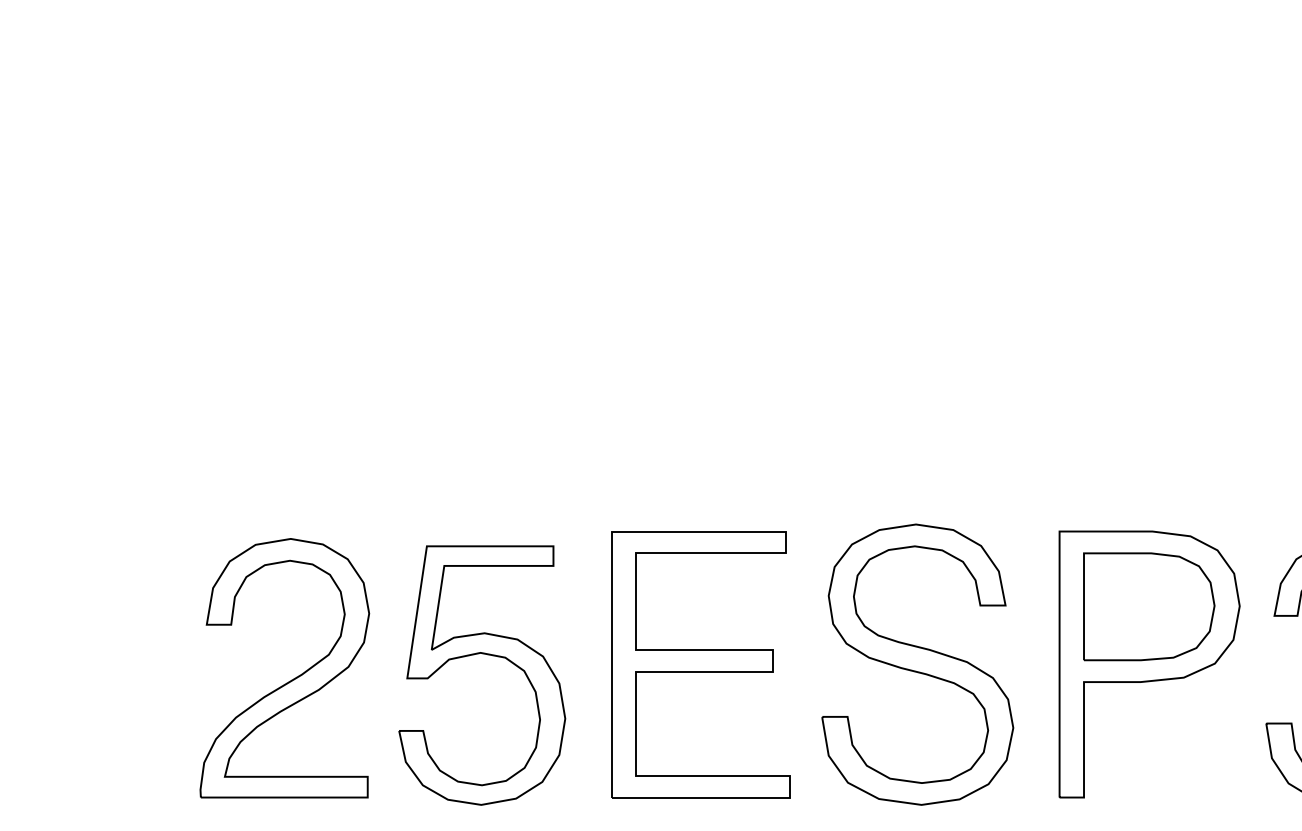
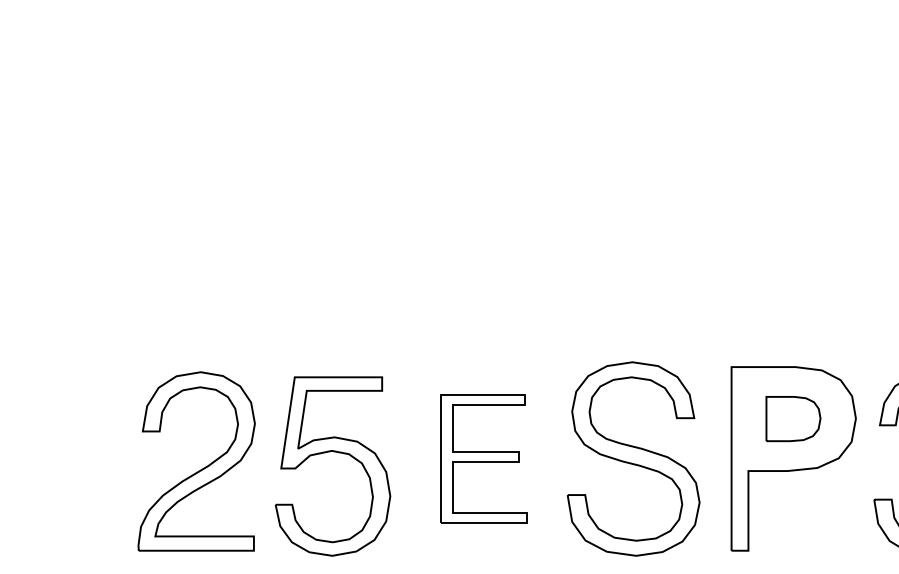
part: (1149, 605) -> (793, 418), size x0.6
part: (700, 663) -> (483, 458), size x0.7

